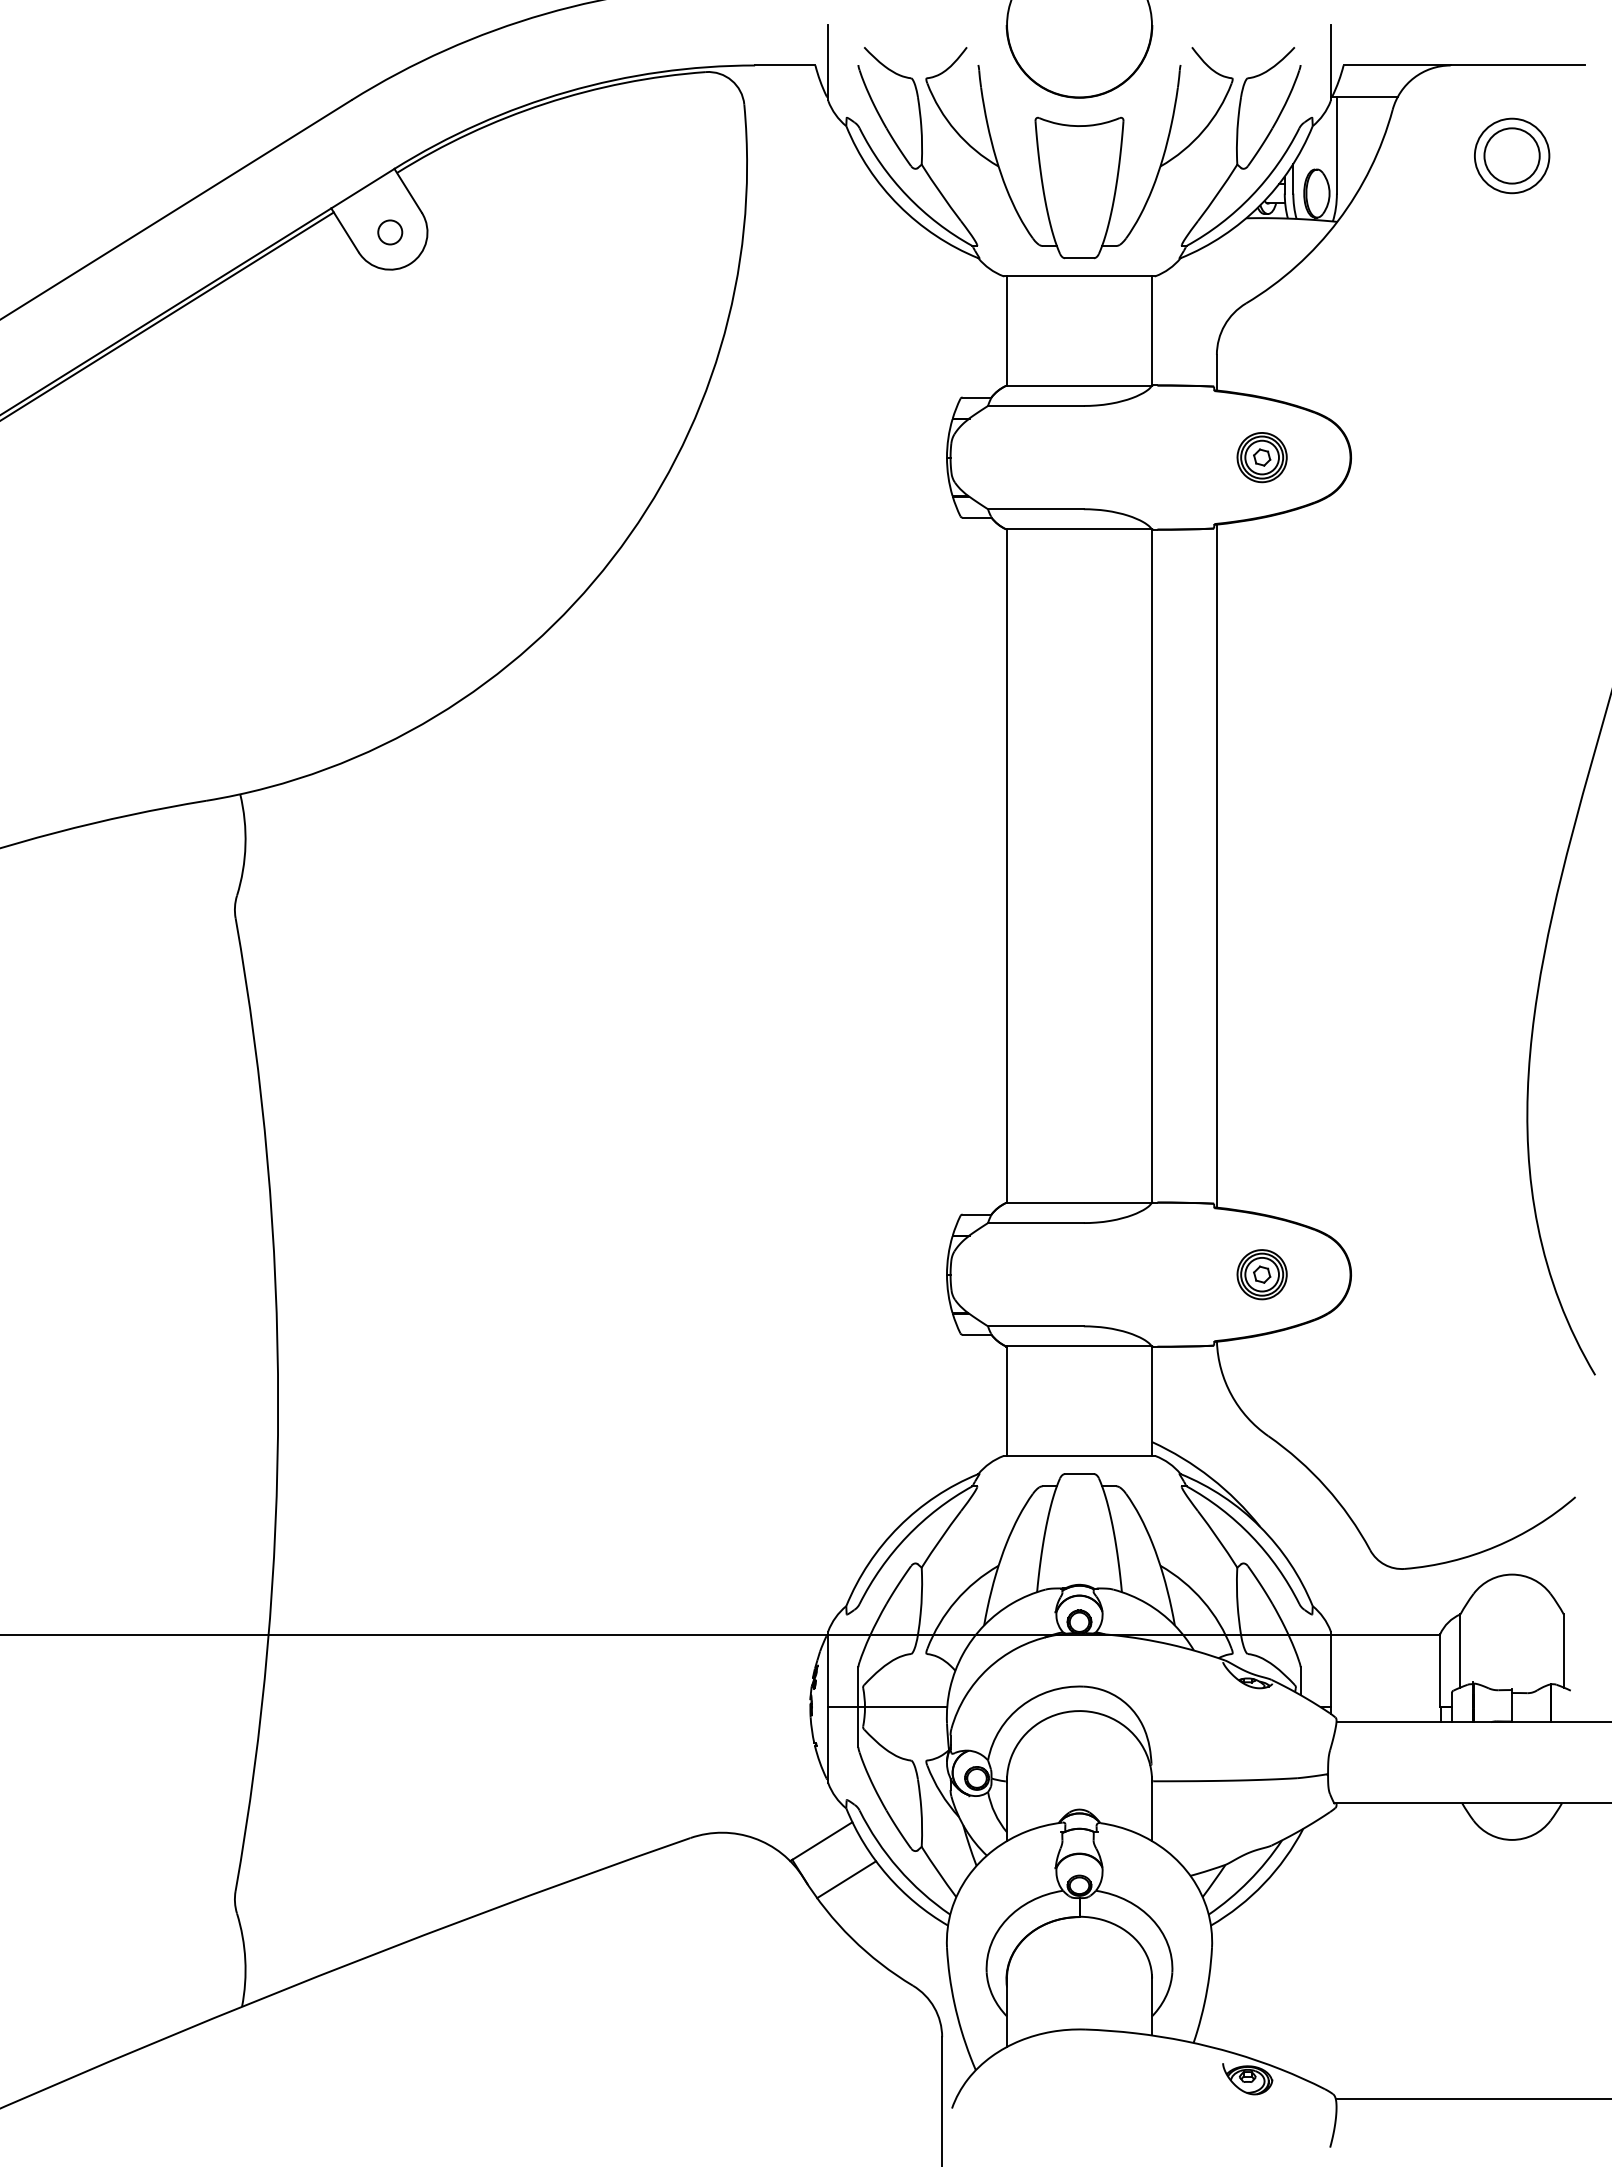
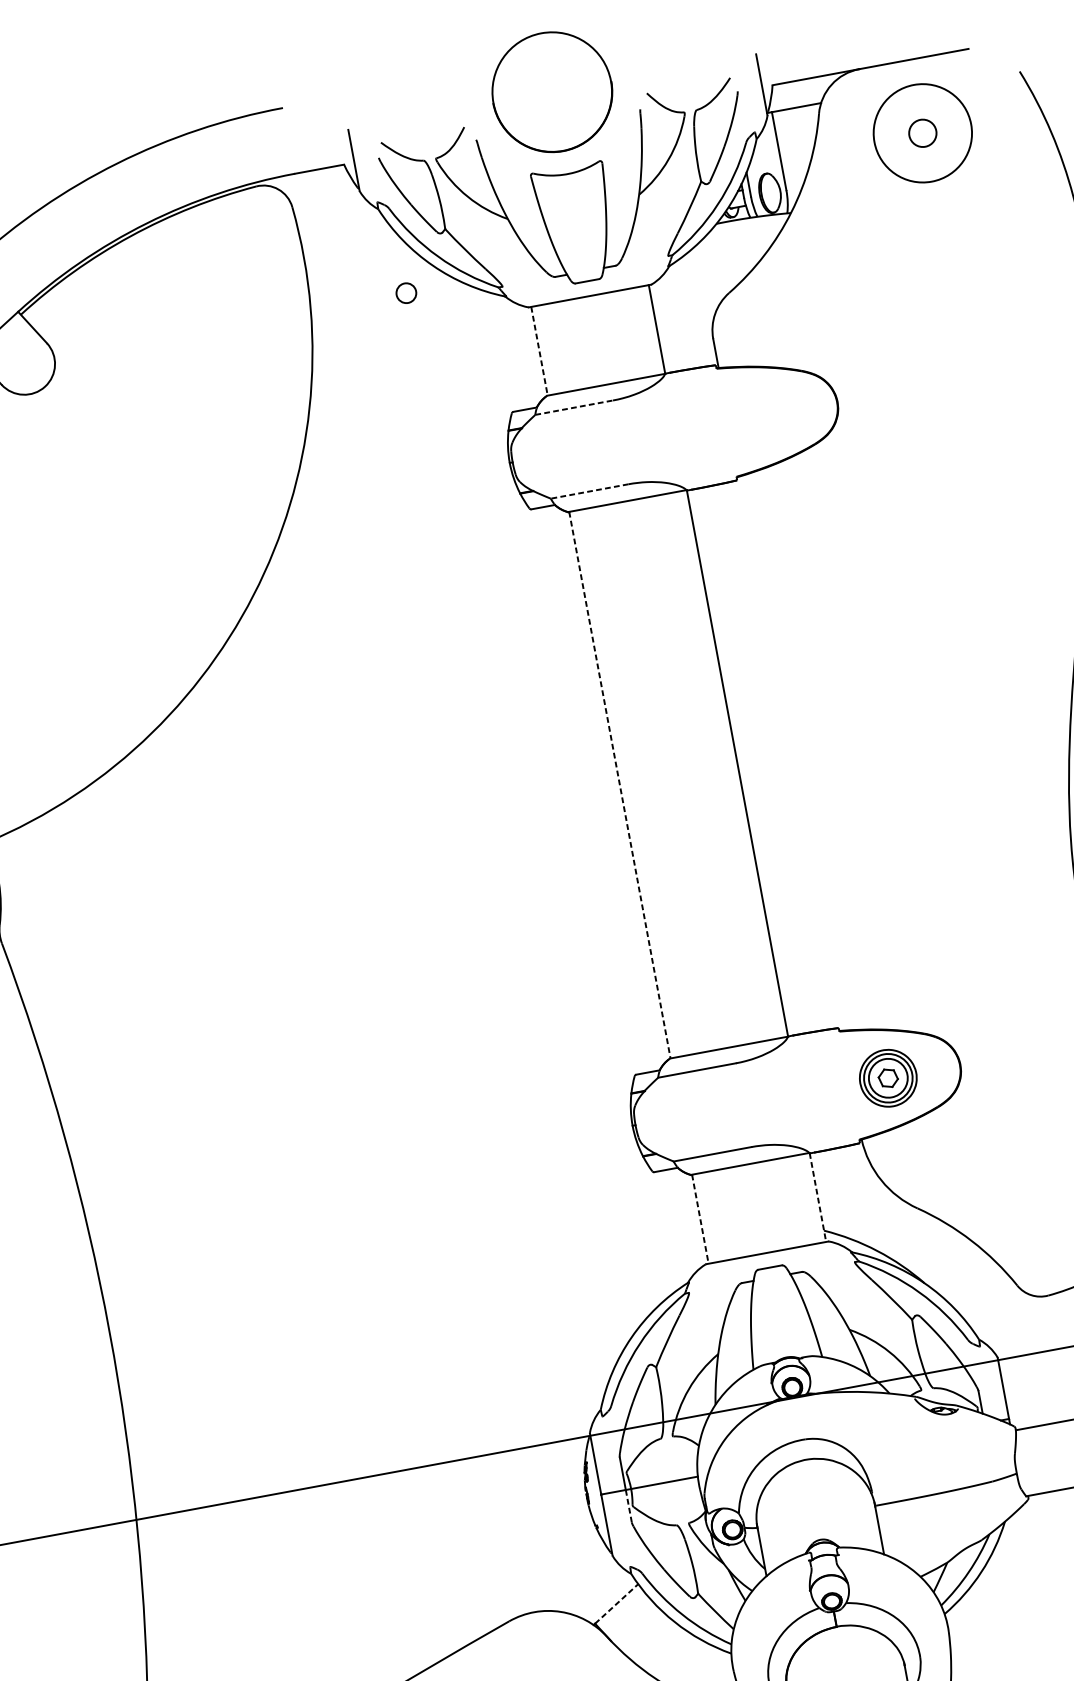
circle: (1511, 155) -> (922, 133), size x0.6
circle: (1511, 155) -> (922, 133), size x1.6
circle: (390, 232) -> (406, 293), moved
line: (1007, 331) -> (539, 351), solid -> dashed
line: (1035, 405) -> (573, 407), solid -> dashed
part: (1261, 457) -> (764, 415), removed
line: (1035, 509) -> (589, 491), solid -> dashed
line: (1007, 865) -> (620, 784), solid -> dashed
line: (1216, 865) -> (789, 753), removed
part: (1261, 1274) -> (887, 1078), size x1.4
line: (1007, 1401) -> (700, 1219), solid -> dashed
line: (1151, 1401) -> (817, 1197), solid -> dashed
line: (858, 1726) -> (628, 1505), solid -> dashed
line: (822, 1840) -> (616, 1603), solid -> dashed
line: (846, 1879) -> (642, 1631), removed

